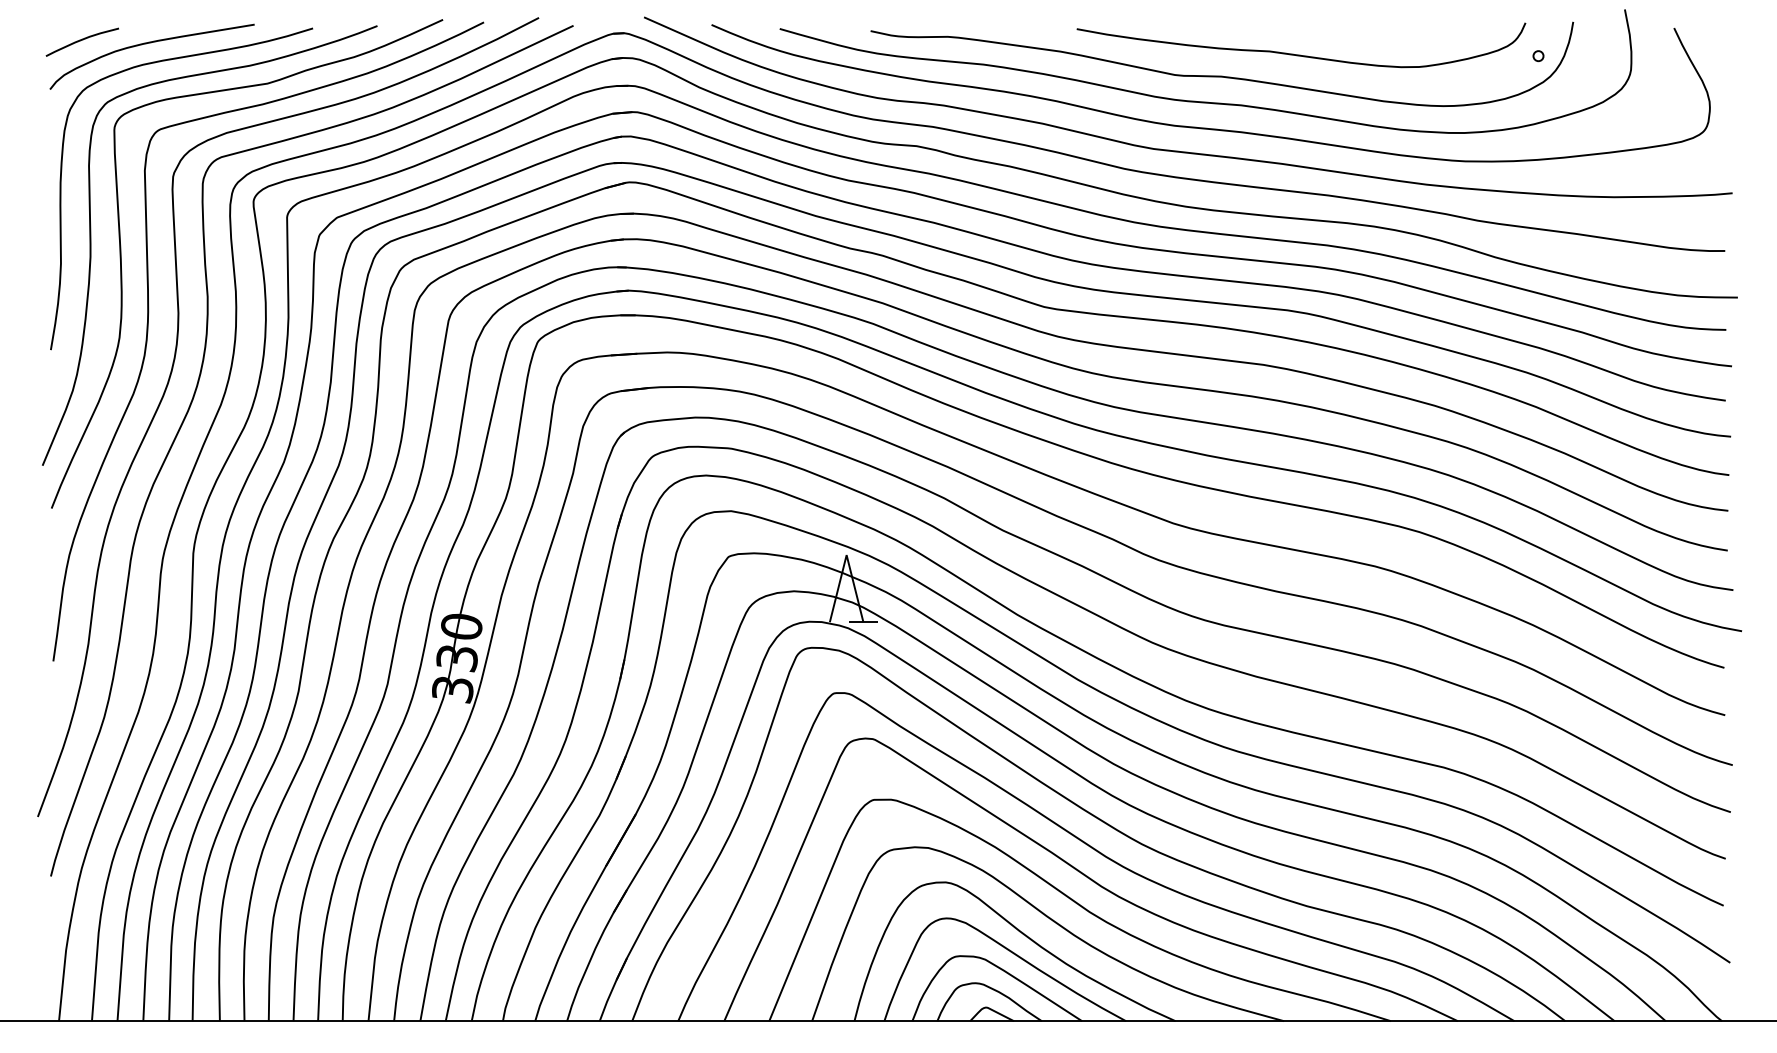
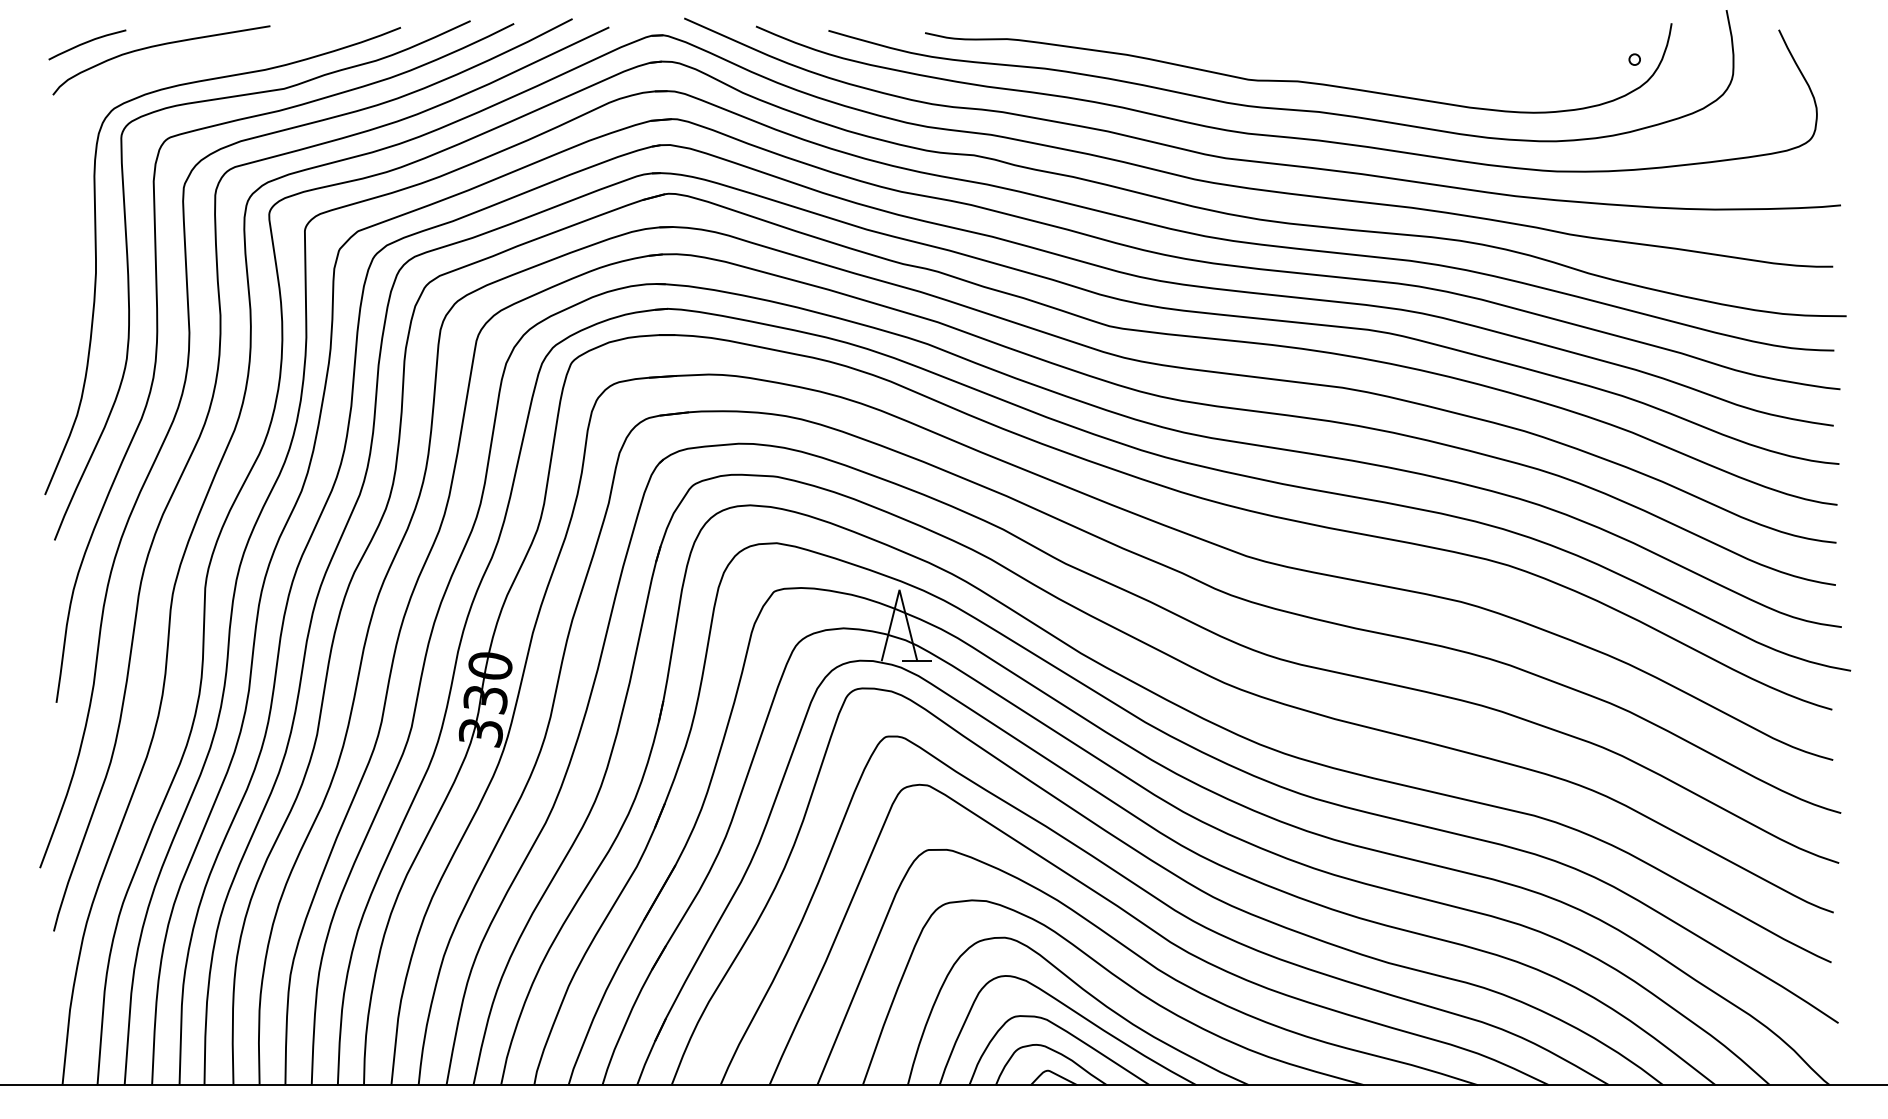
curve: (1297, 54) -> (1378, 57), removed
curve: (61, 183) -> (65, 195), removed

